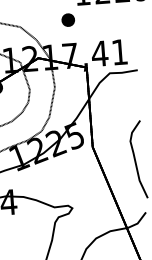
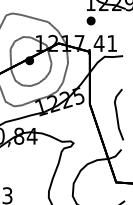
part: (67, 19) -> (90, 20), moved

